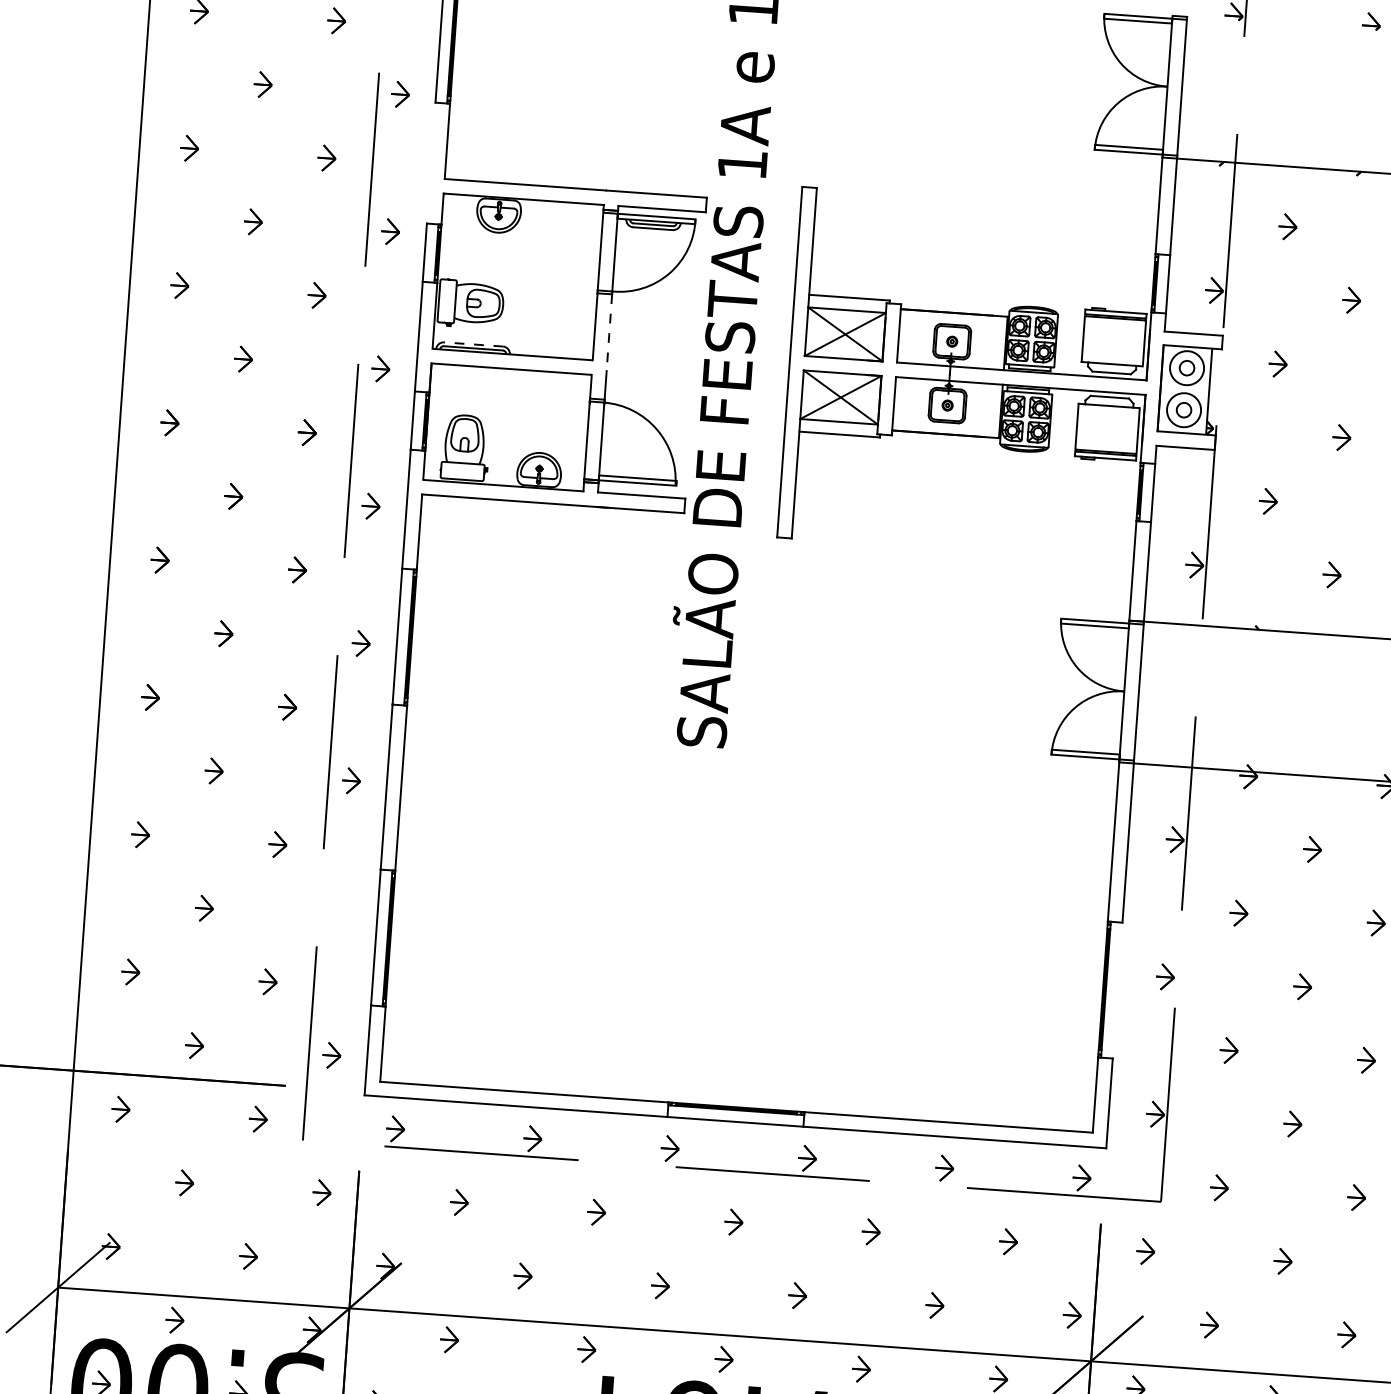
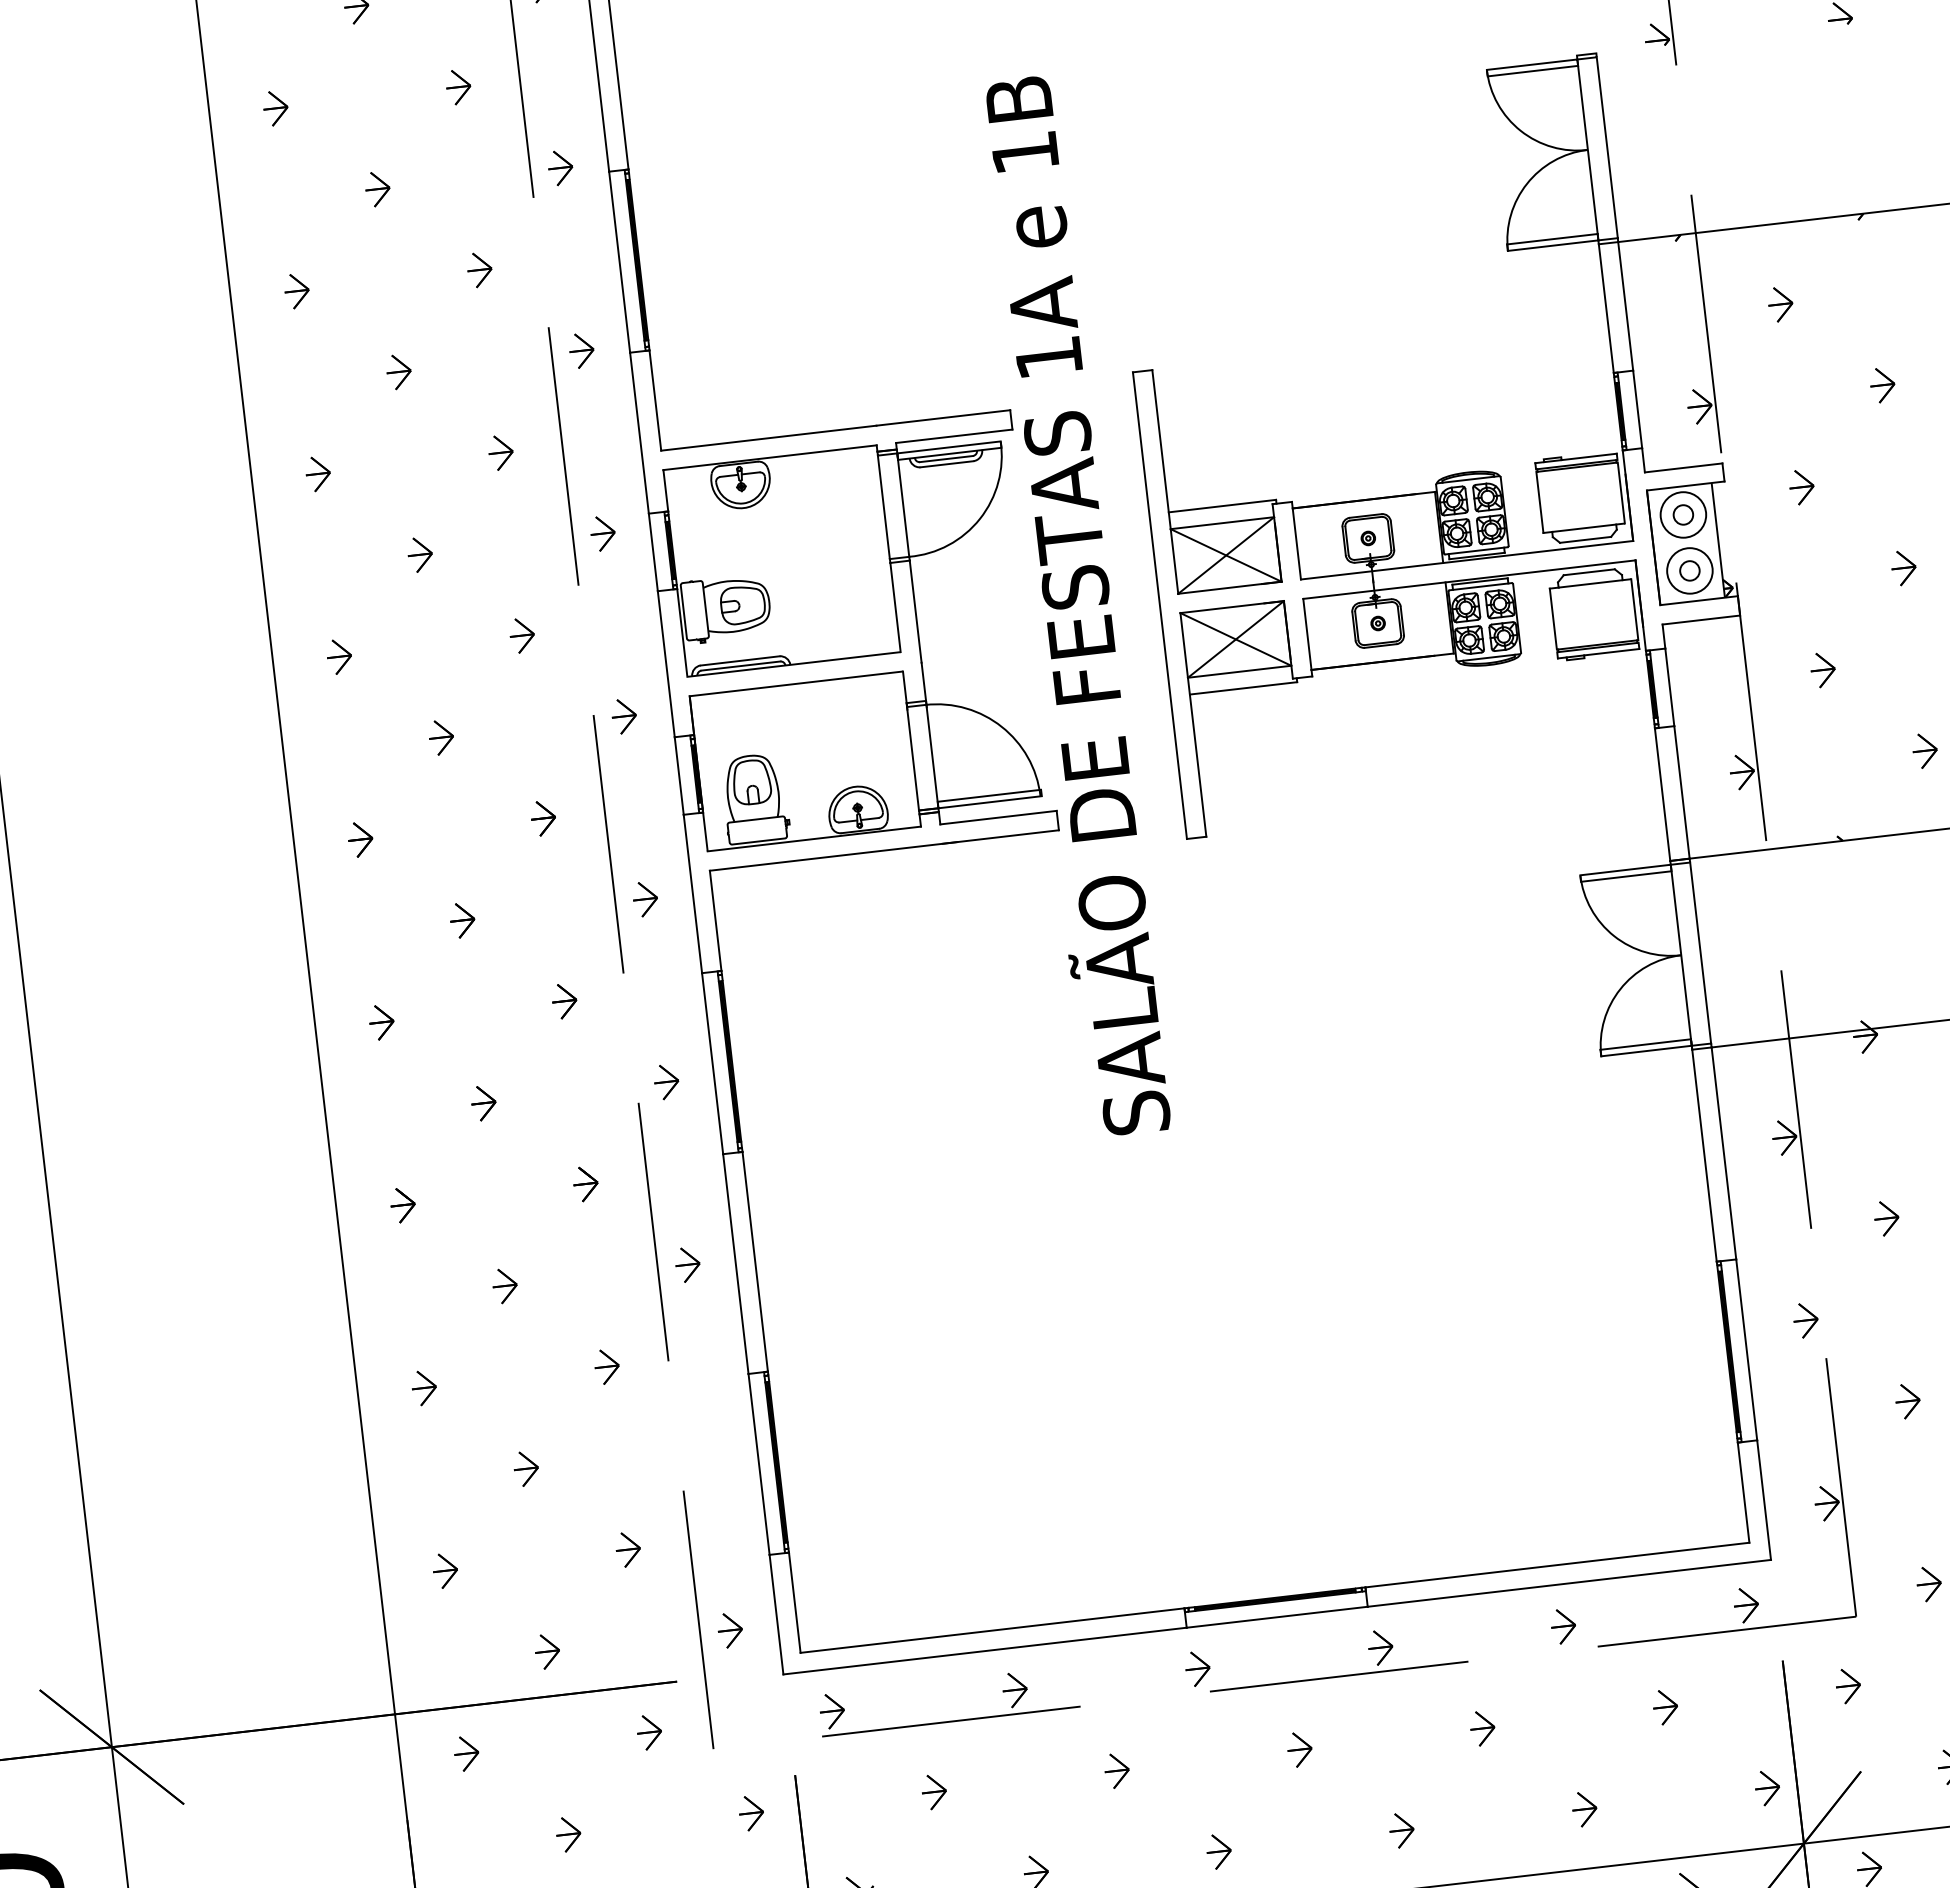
line: (431, 162) -> (639, 432), added
line: (609, 333) -> (915, 612), dashed -> solid
line: (473, 344) -> (740, 660), dashed -> solid
line: (1117, 990) -> (1746, 1349), added

